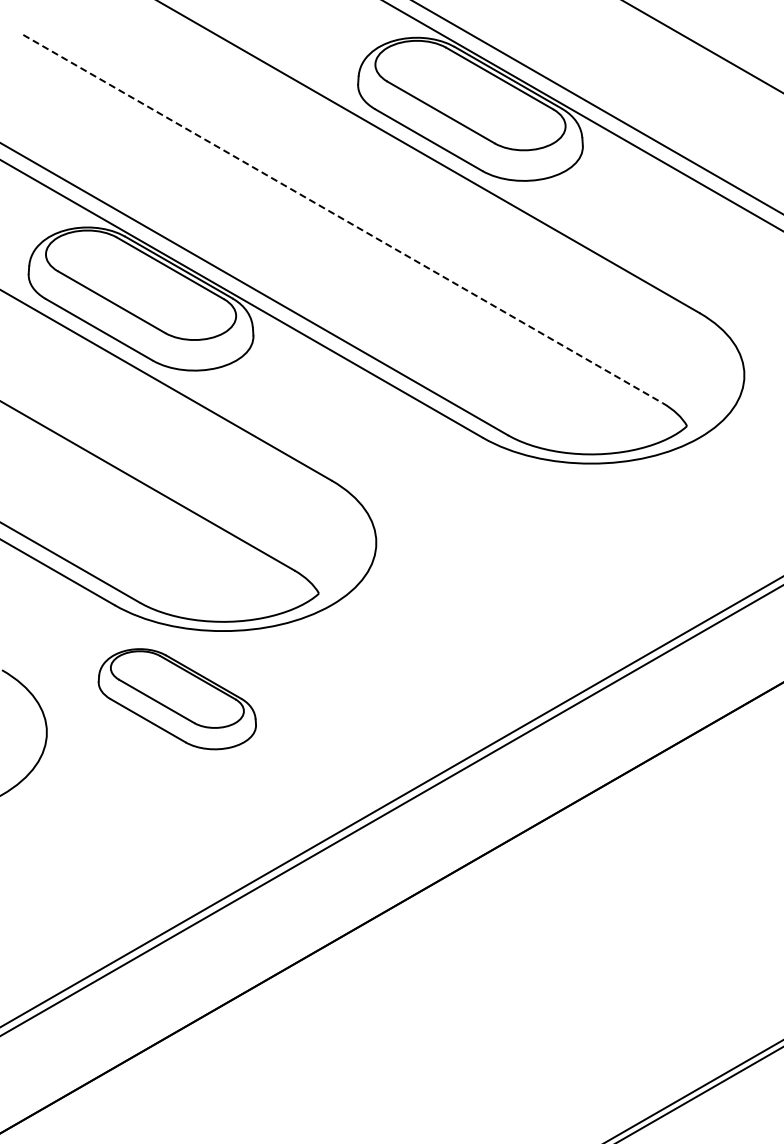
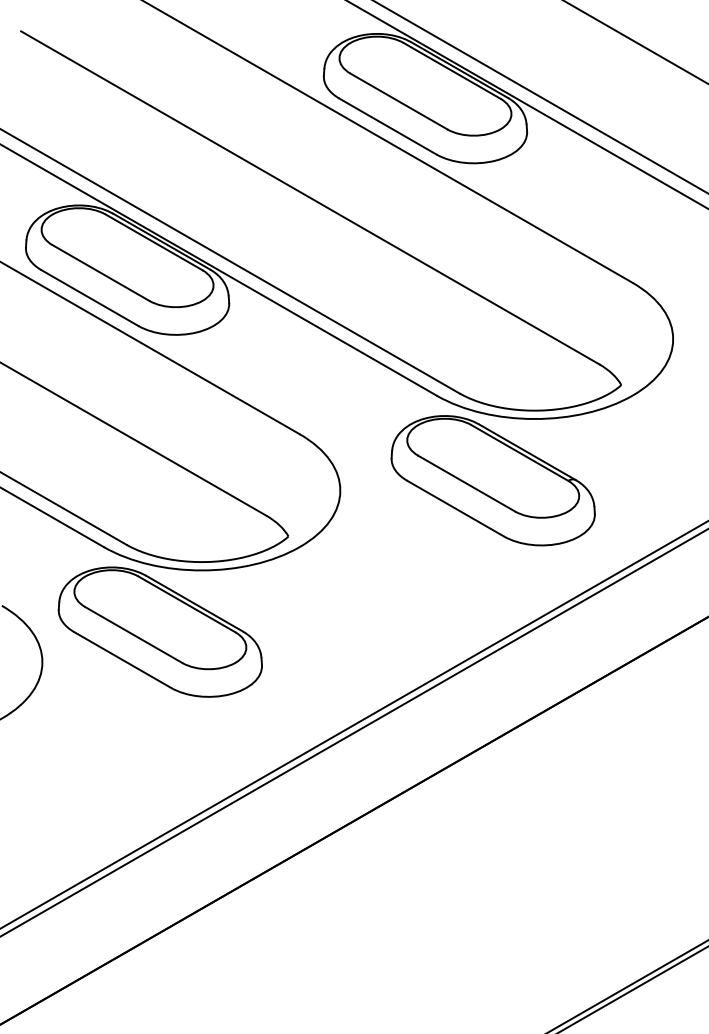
line: (342, 219) -> (309, 198), dashed -> solid
part: (545, 531) -> (493, 480), added
part: (177, 698) -> (160, 631), size x1.43

